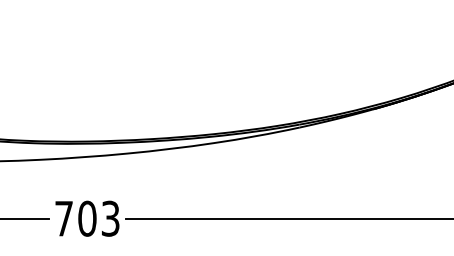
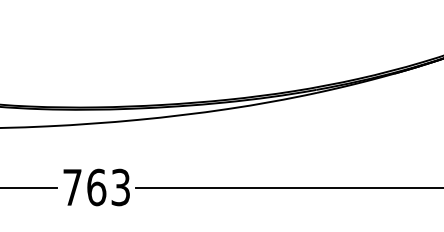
text: (87, 218) -> (96, 187), 703 -> 763

